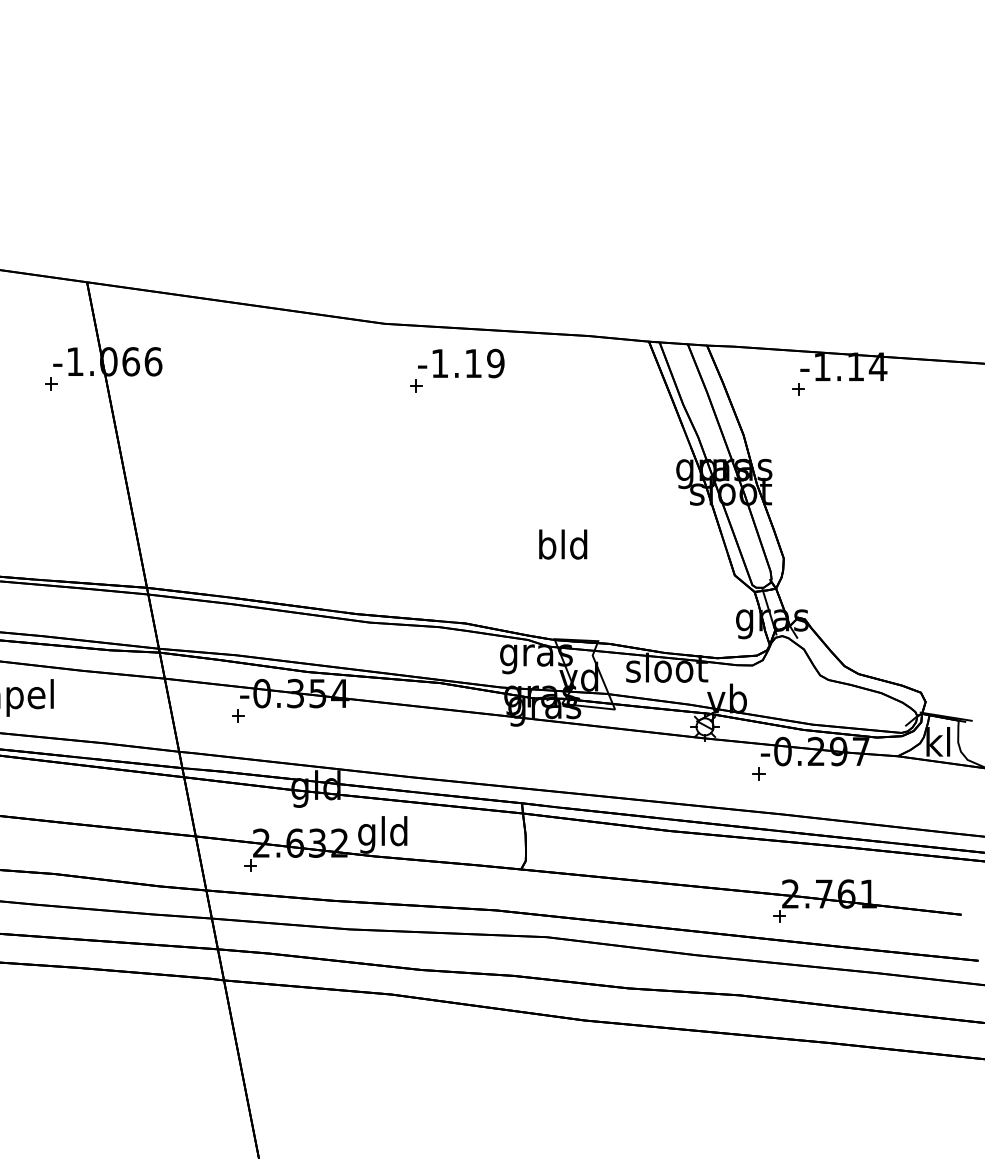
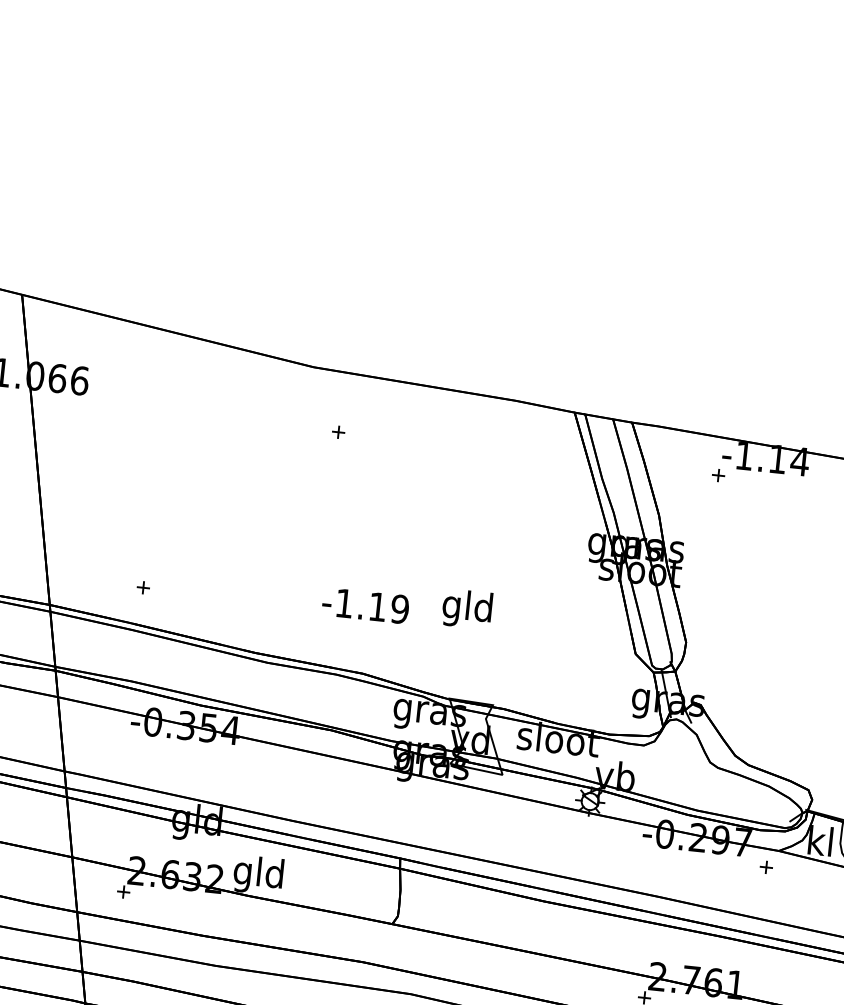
text: (461, 363) -> (365, 605), moved
text: (547, 548) -> (452, 607), bld -> gld
part: (238, 715) -> (143, 587), moved
part: (758, 773) -> (765, 866), moved

